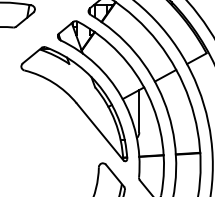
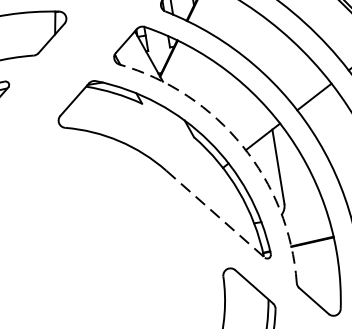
arc: (121, 96) -> (242, 145), solid -> dashed
line: (100, 131) -> (216, 213), solid -> dashed

